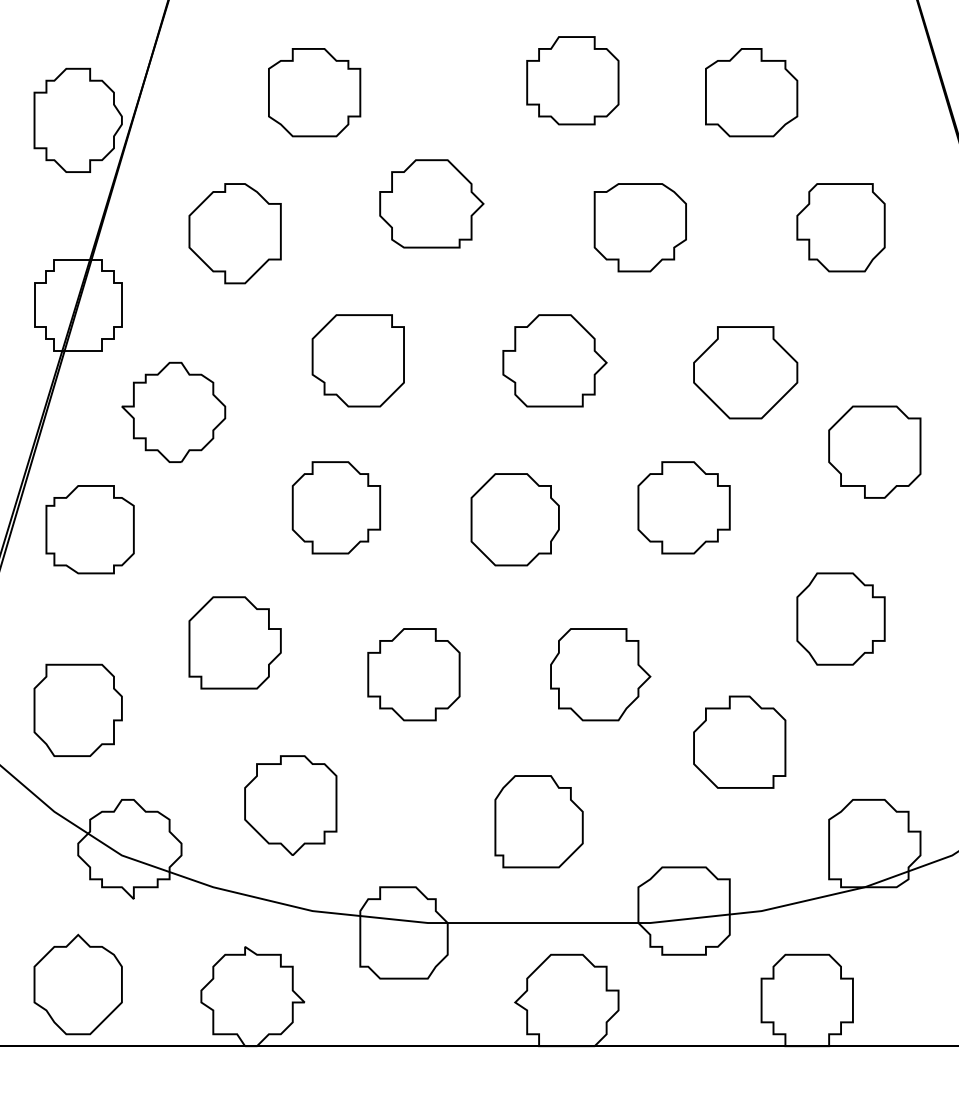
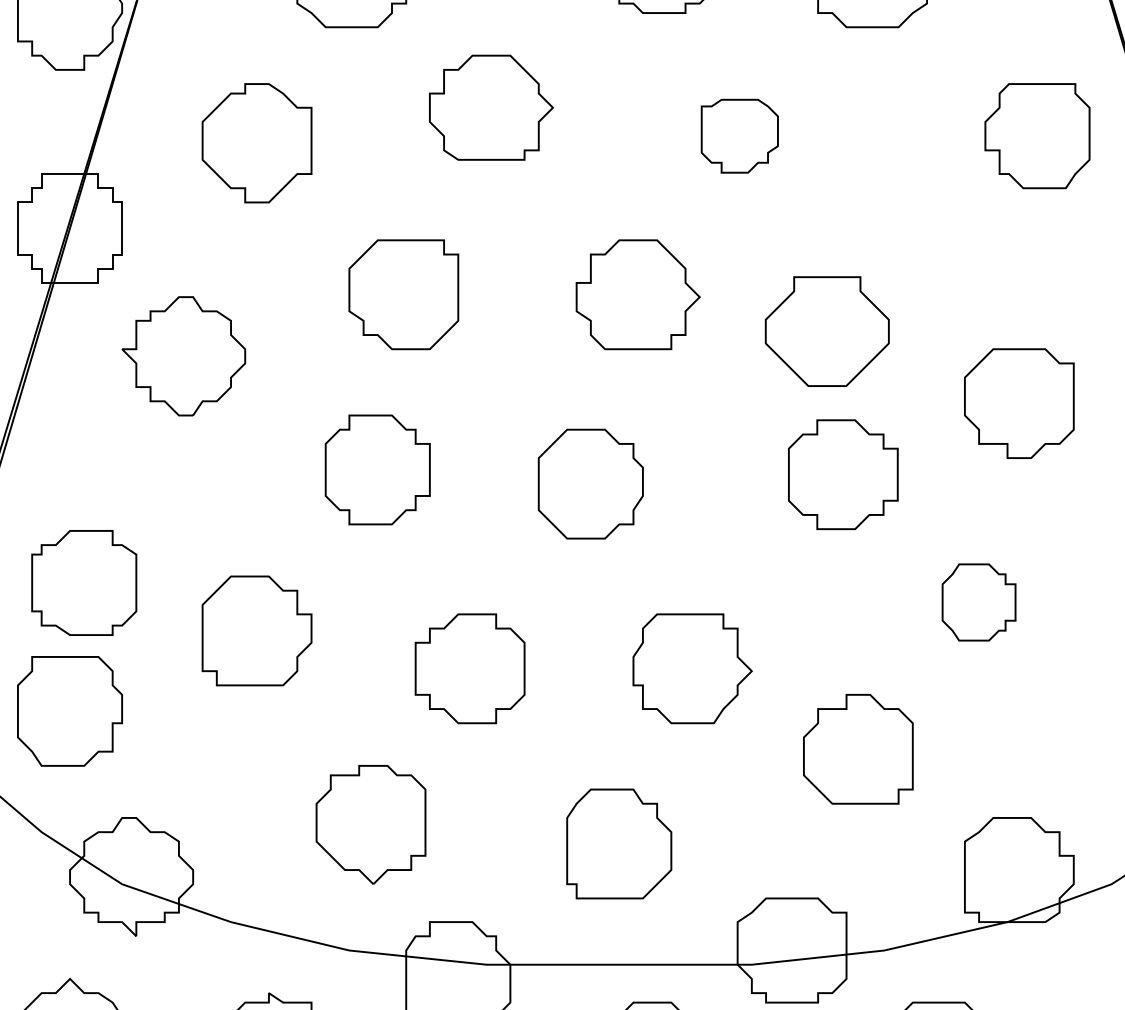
part: (639, 227) -> (738, 135), size x0.7
part: (840, 227) -> (1036, 135), moved
part: (745, 372) -> (827, 331), moved
part: (683, 507) -> (842, 474), moved
part: (89, 529) -> (83, 582), moved
part: (840, 618) -> (978, 601), size x0.7
part: (290, 805) -> (370, 824), moved

